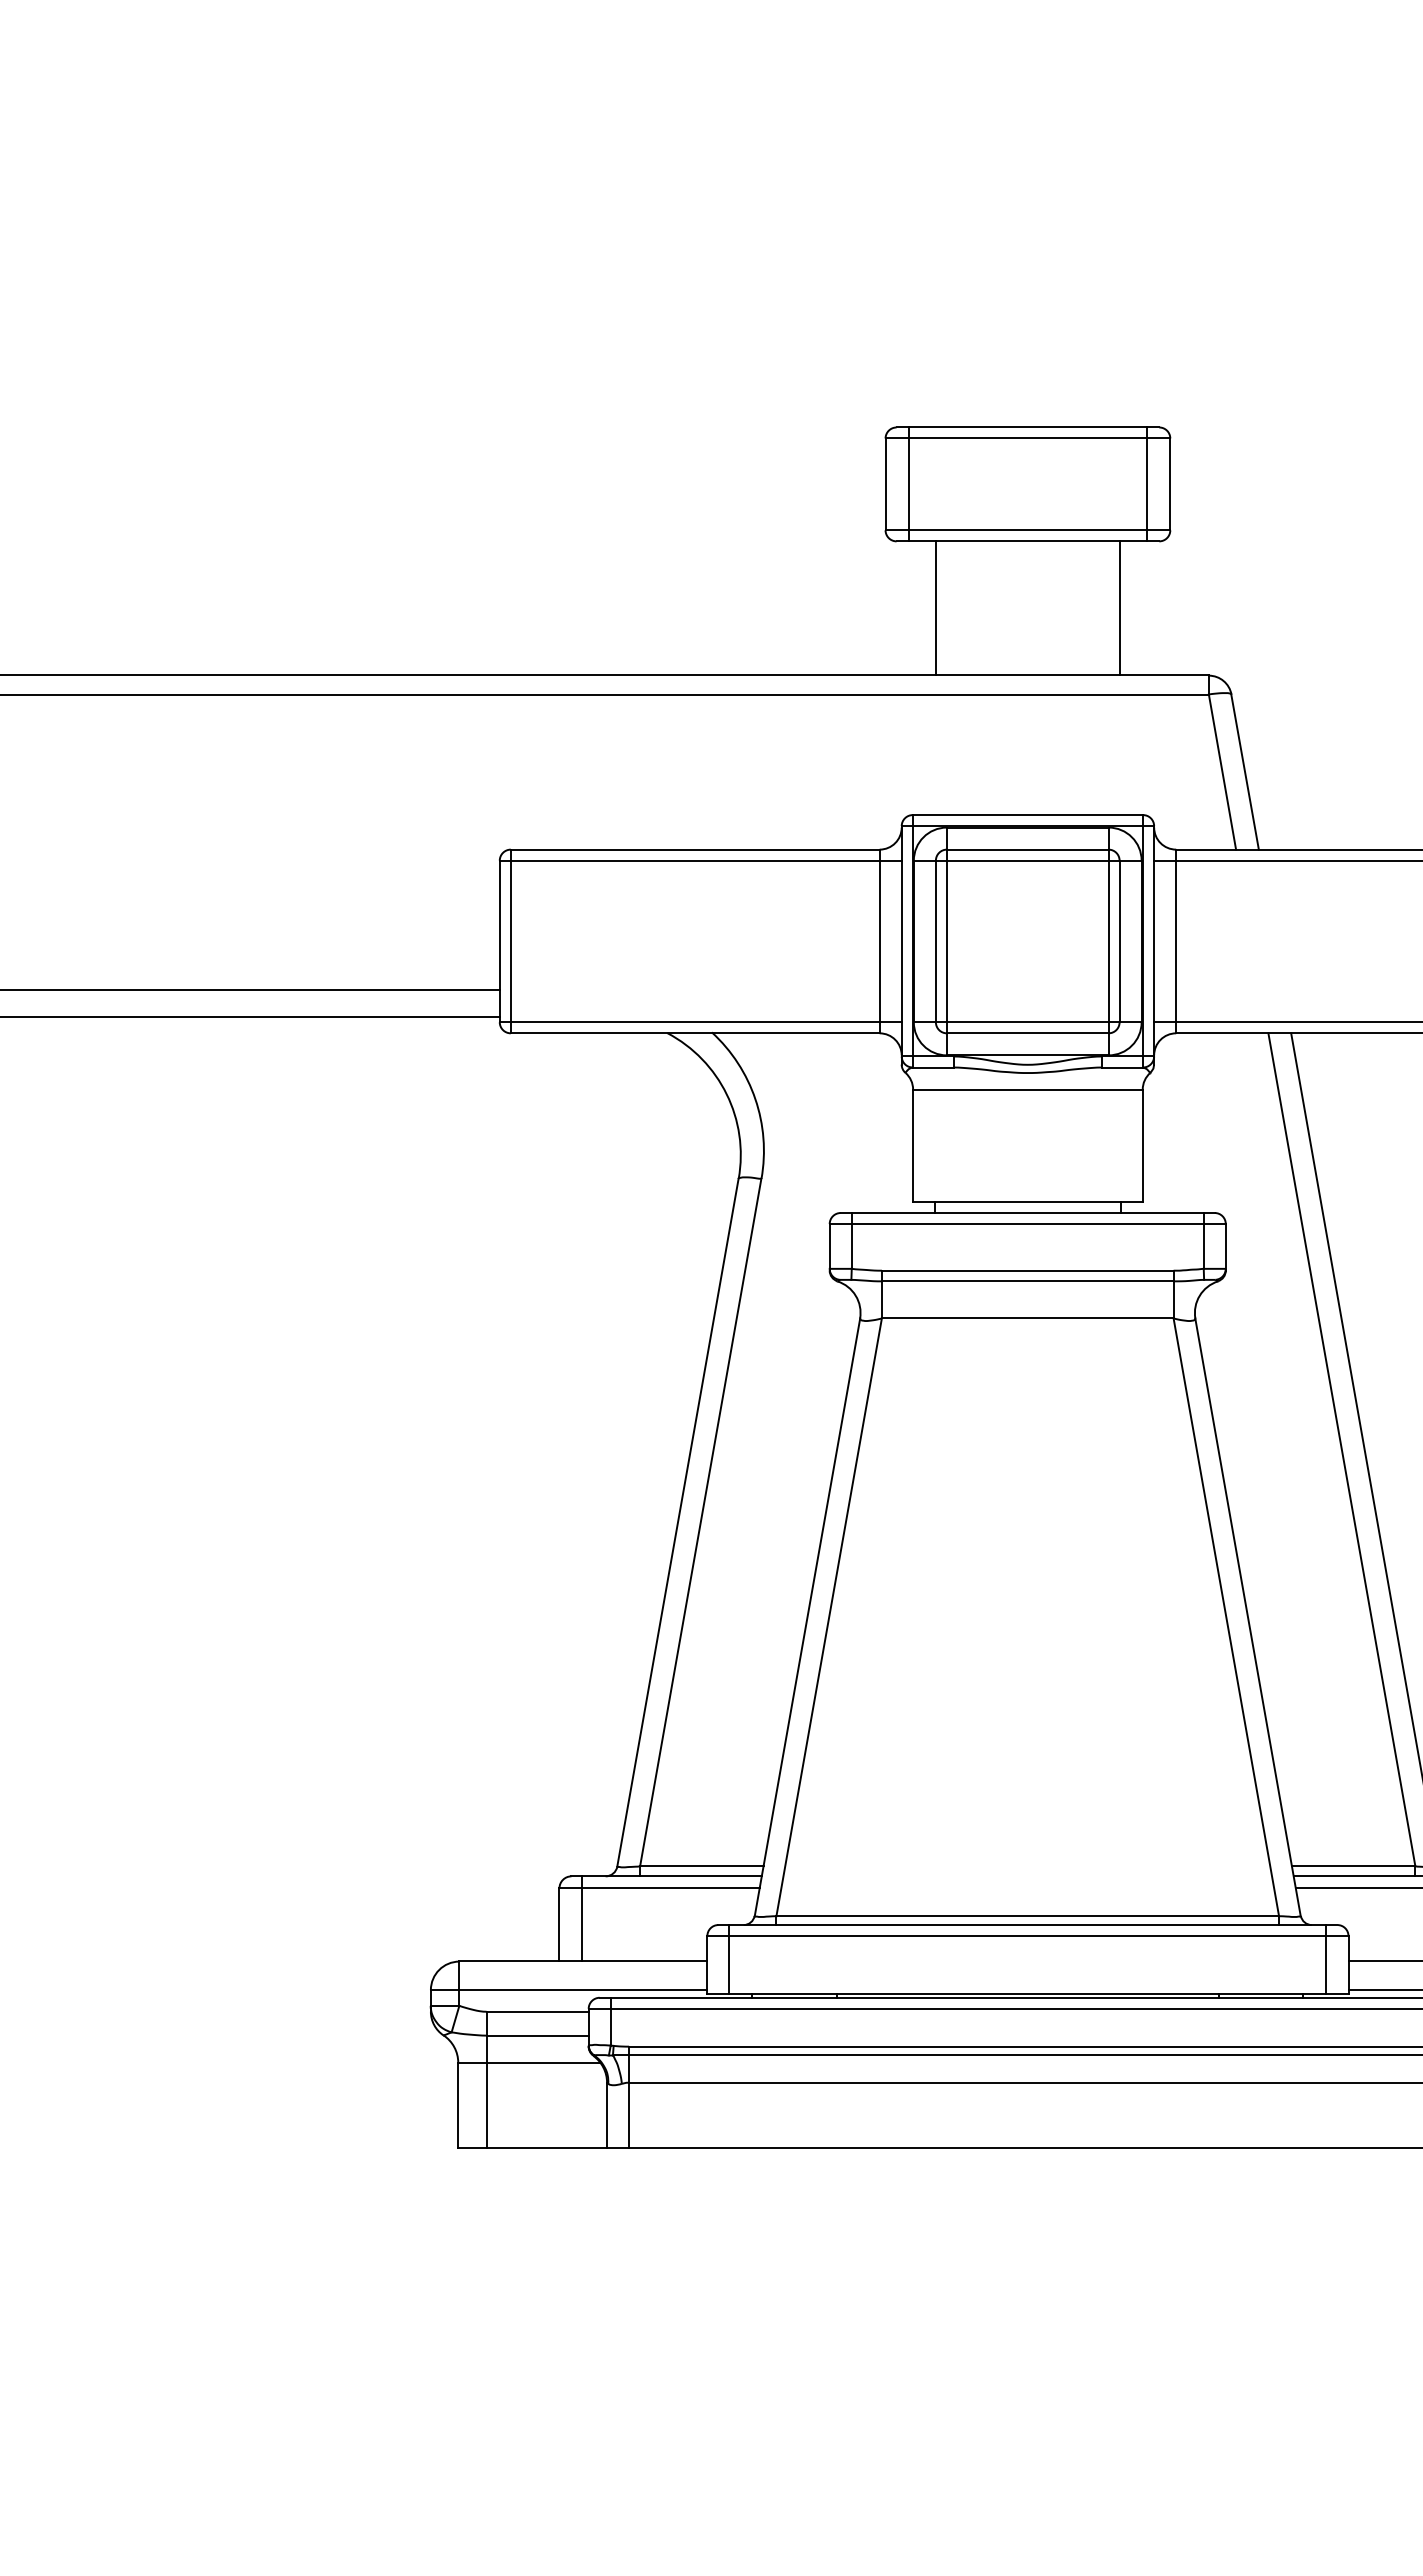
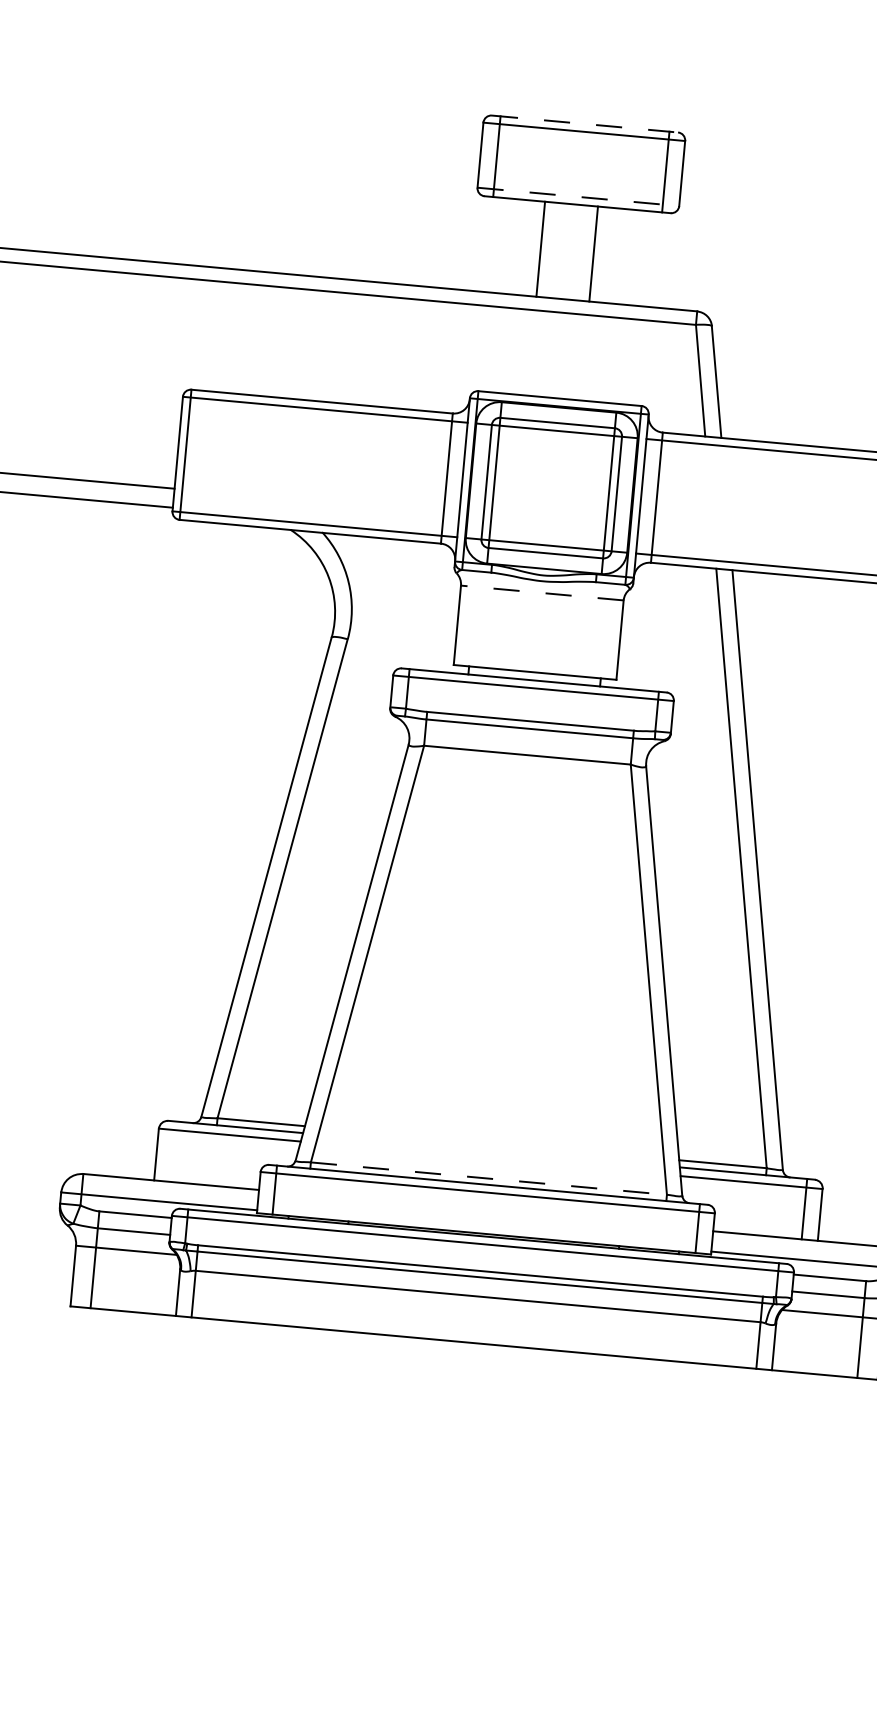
line: (1028, 427) -> (585, 124), solid -> dashed
line: (1028, 530) -> (578, 197), solid -> dashed
line: (935, 608) -> (540, 249), moved
line: (1119, 608) -> (593, 254), moved
line: (1027, 1089) -> (542, 592), solid -> dashed
line: (1028, 1916) -> (489, 1178), solid -> dashed
line: (582, 1918) -> (173, 1151), removed

